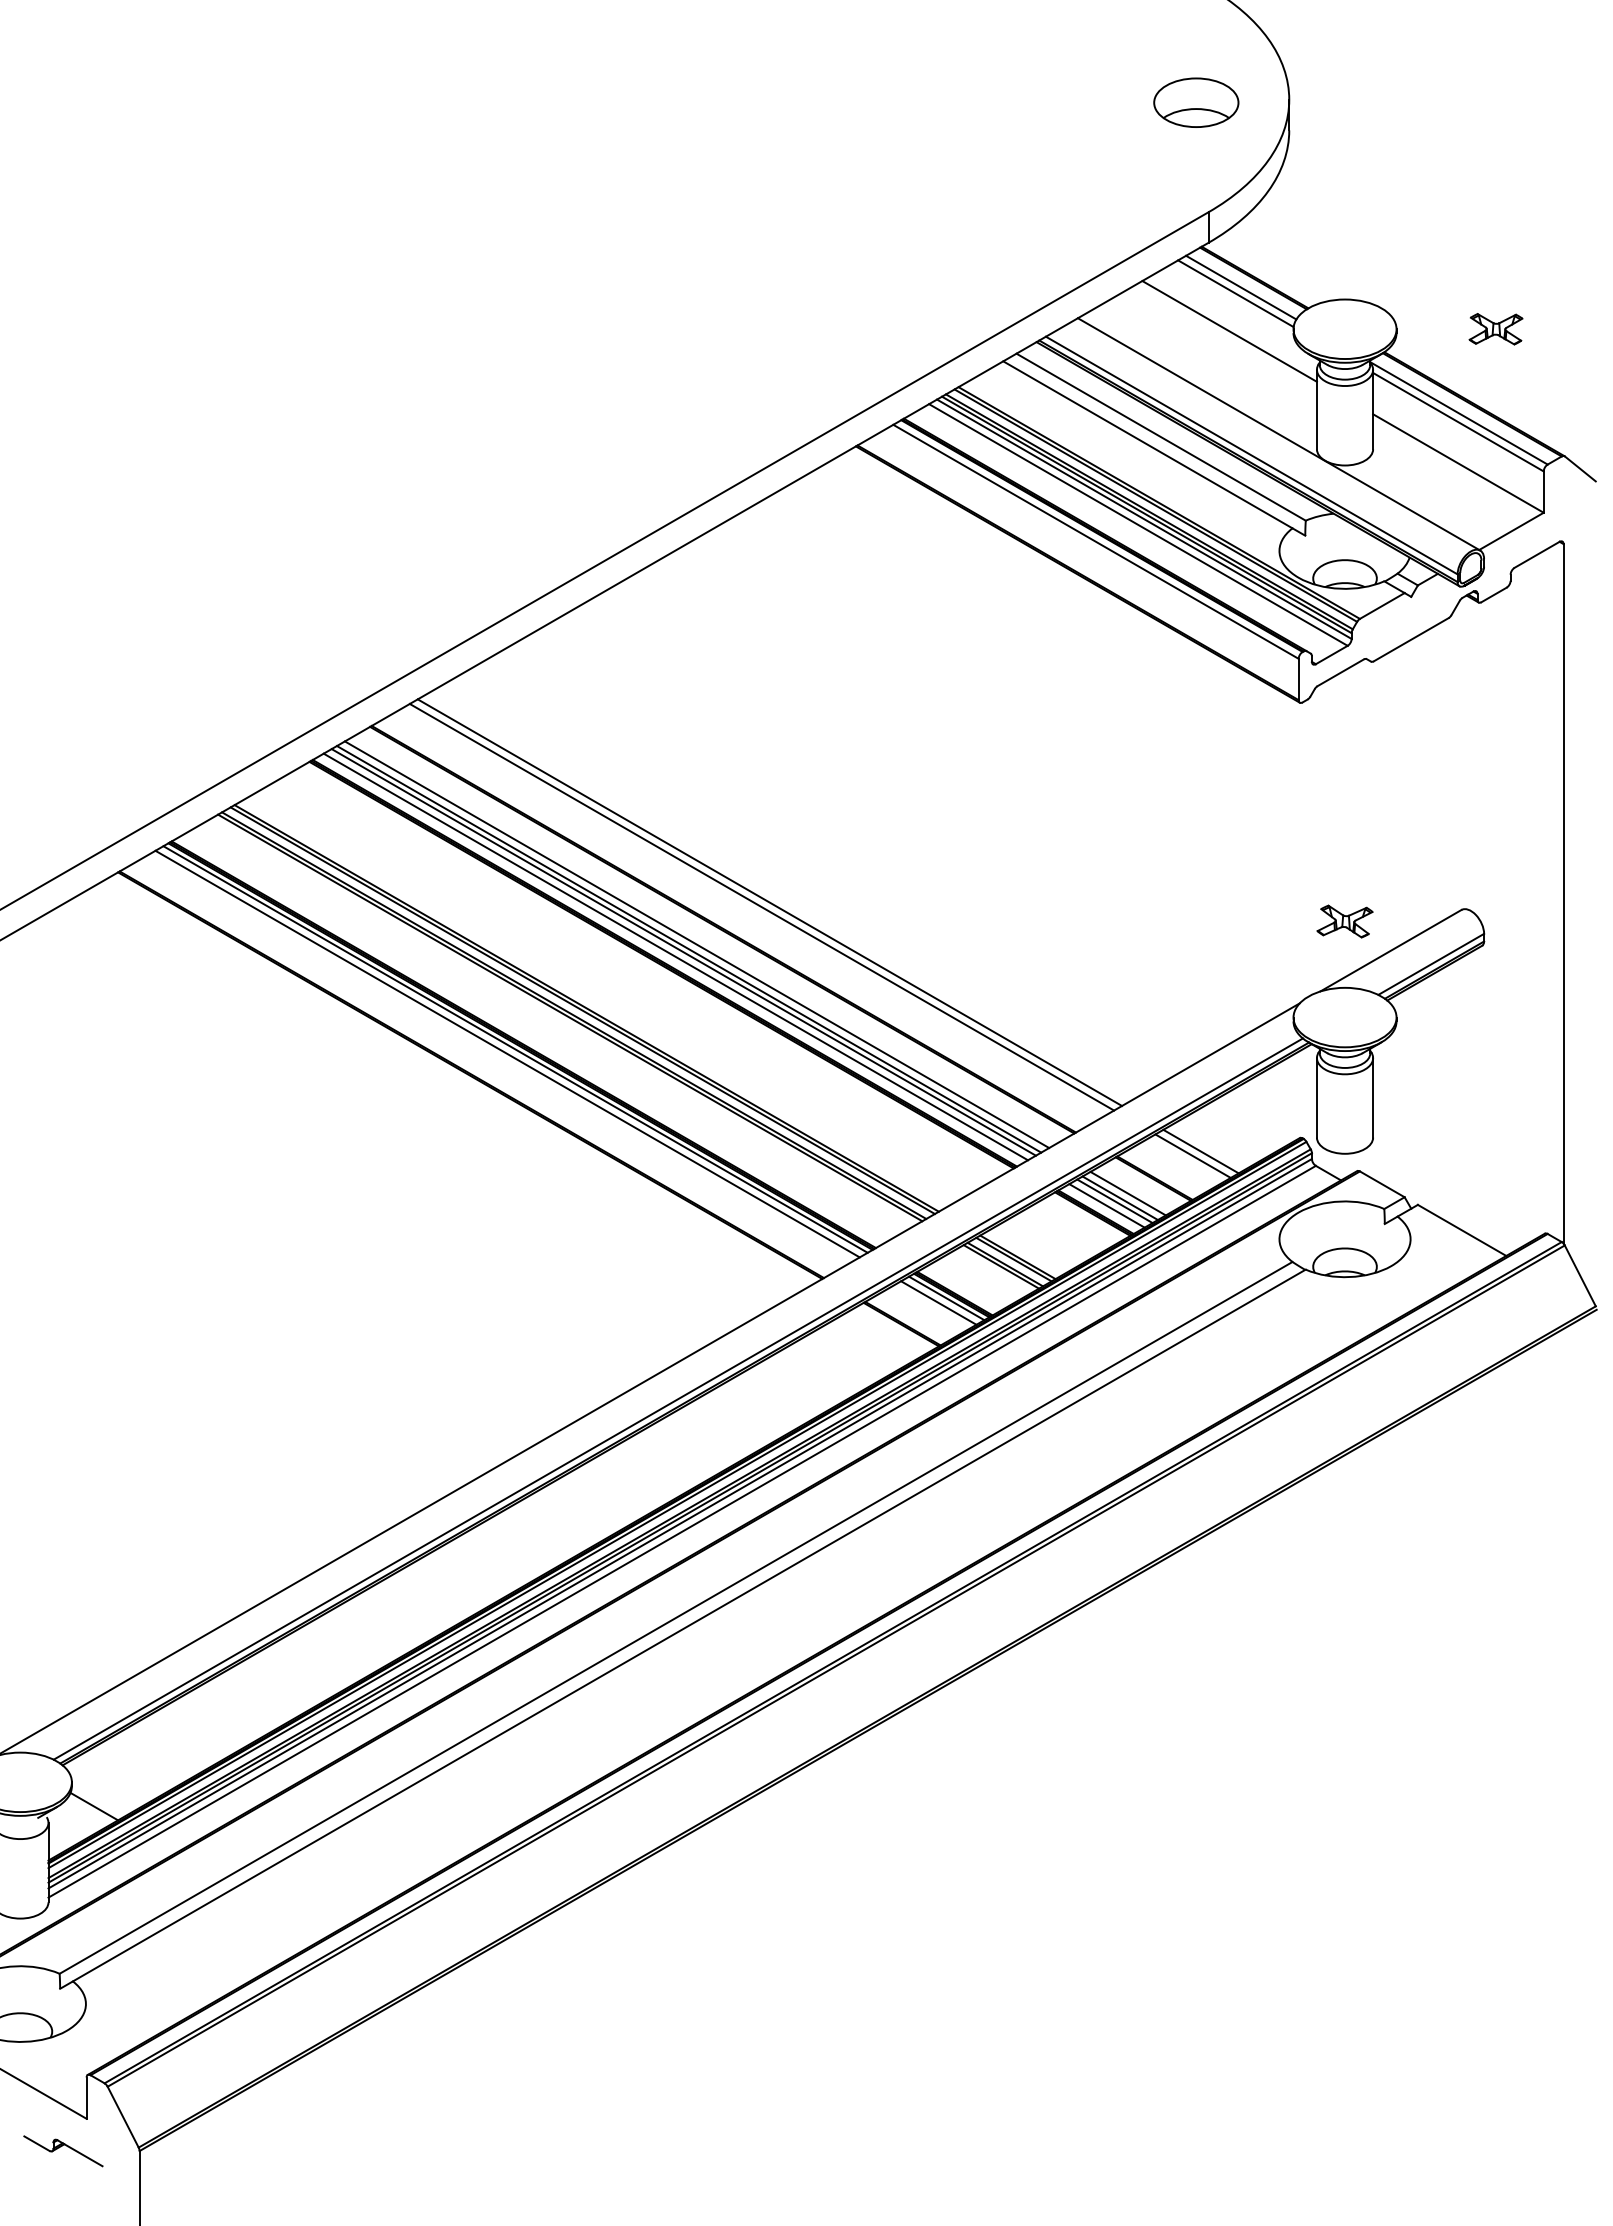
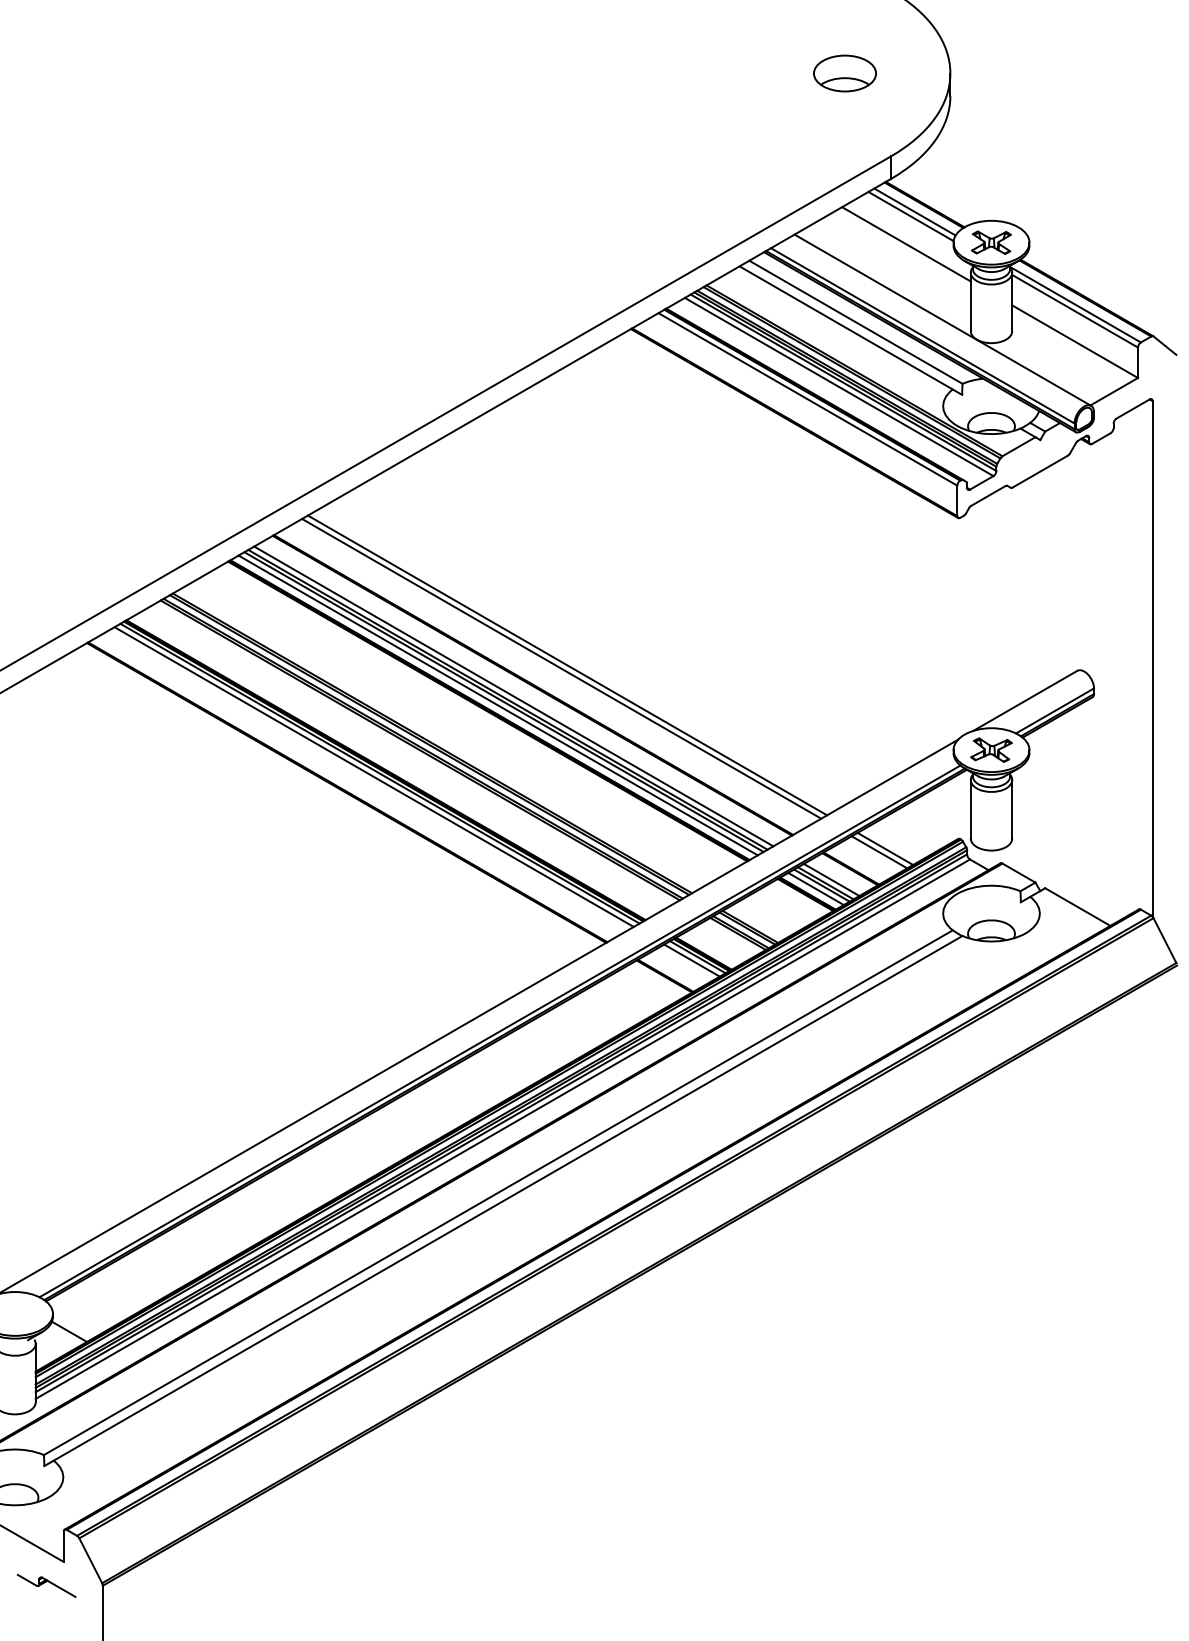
part: (1196, 102) -> (845, 73), moved
part: (1495, 329) -> (991, 242), moved
part: (1344, 921) -> (991, 750), moved

